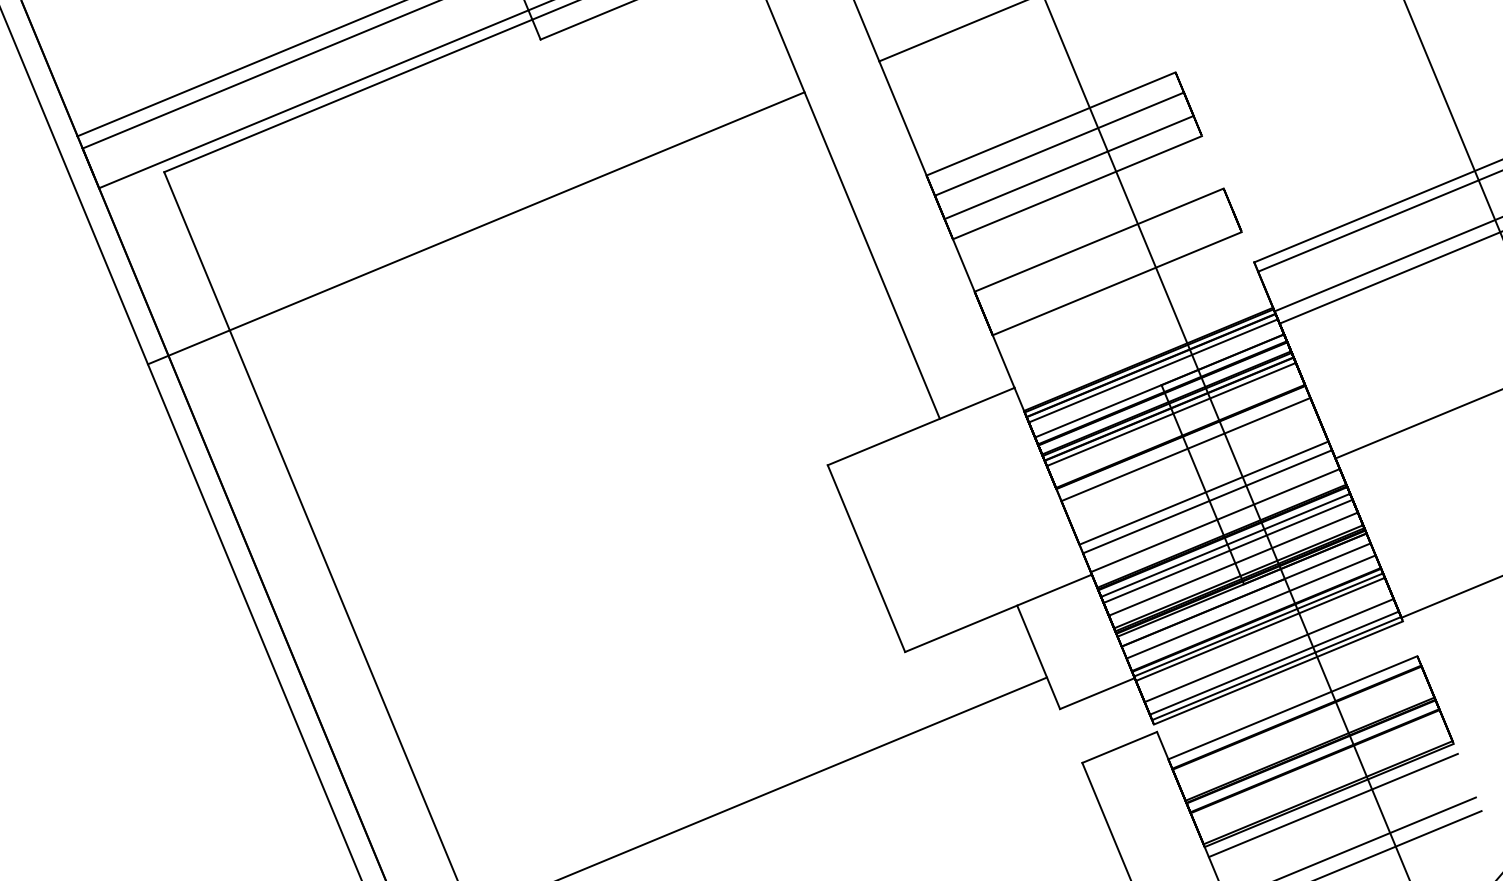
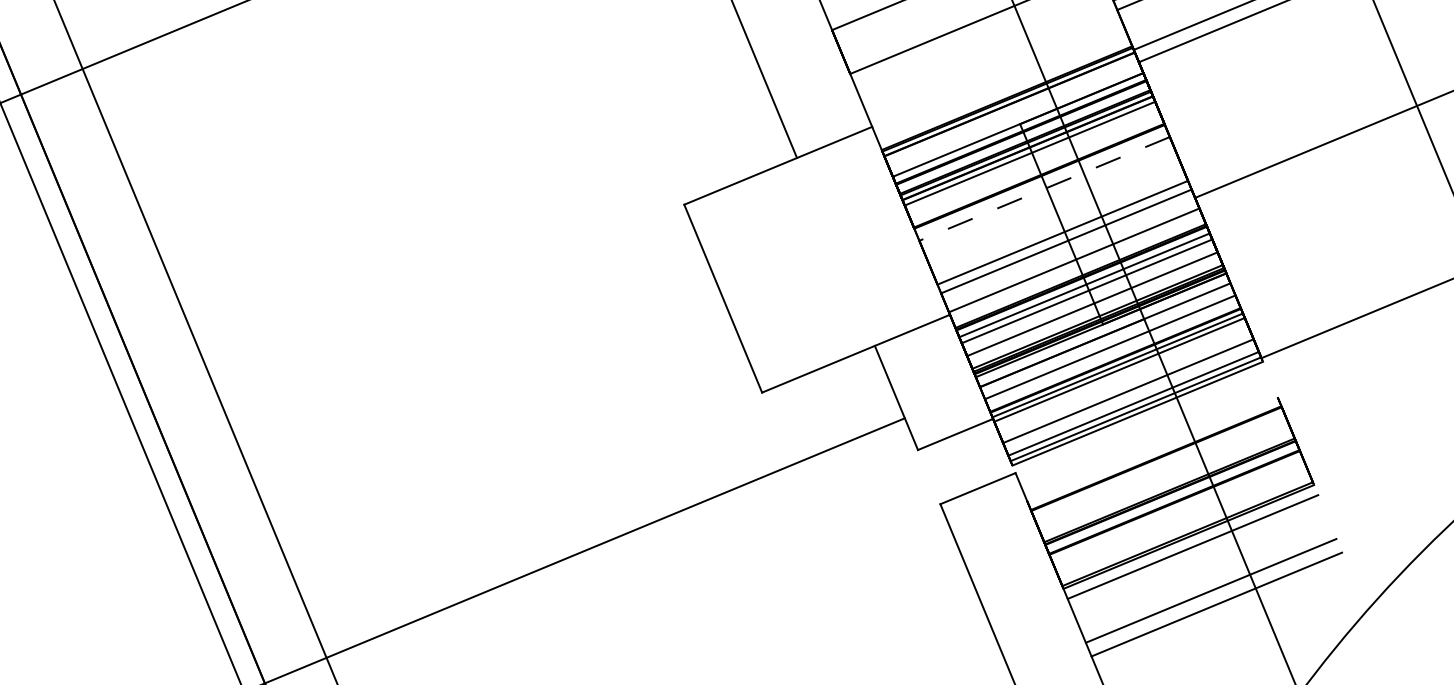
line: (1152, 370) -> (1010, 109), removed
line: (1185, 449) -> (1044, 188), solid -> dashed
line: (1292, 707) -> (1151, 448), removed

